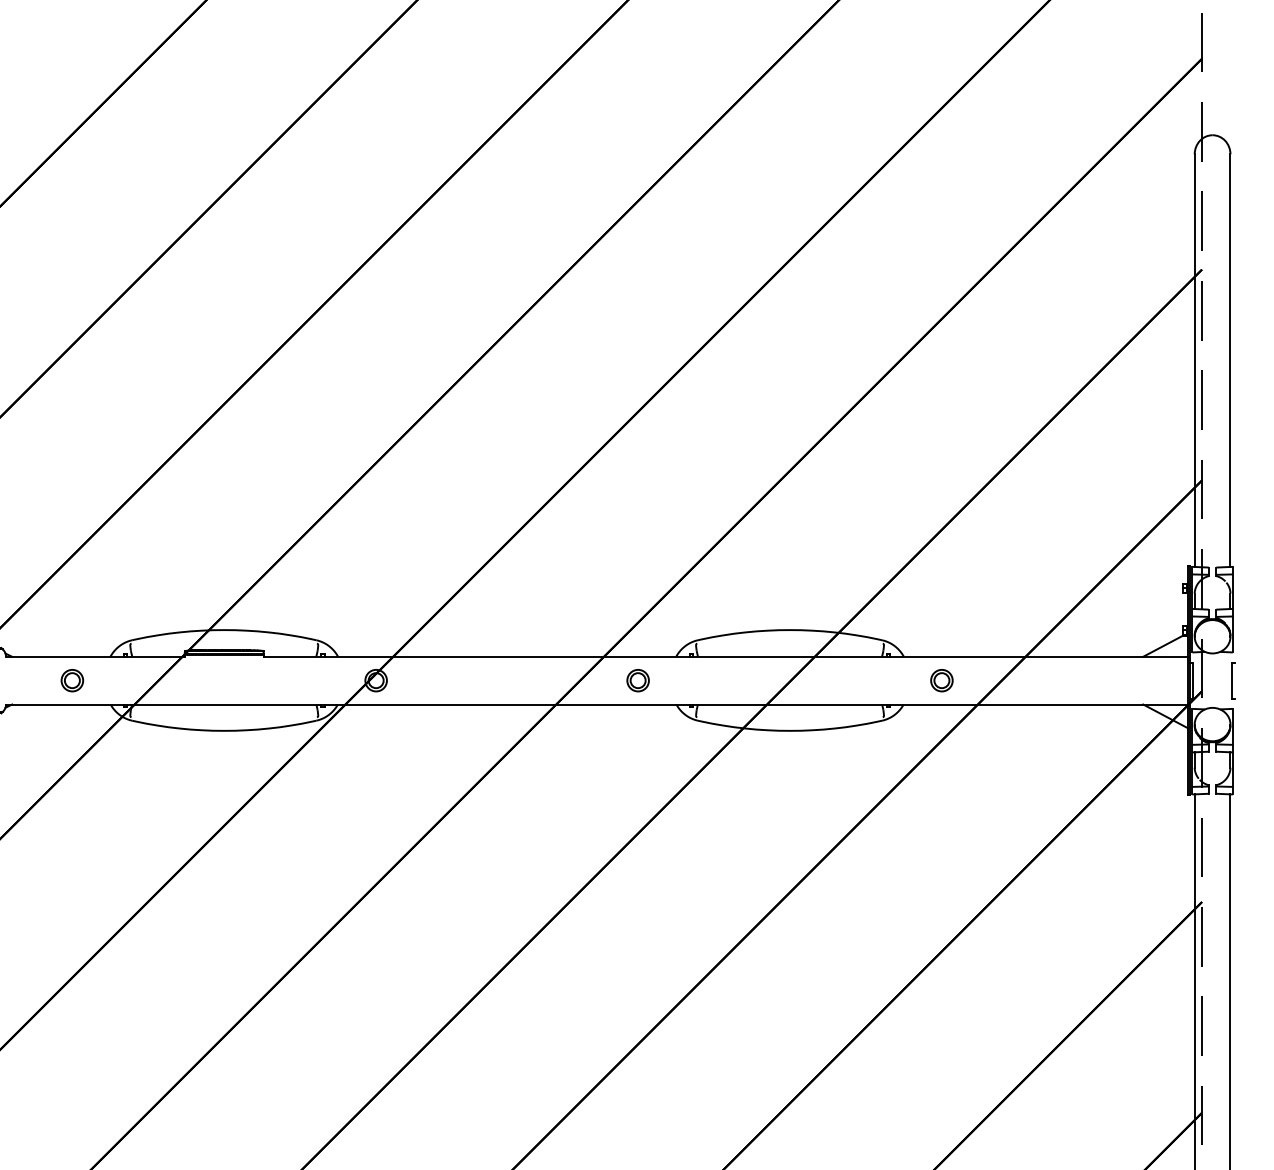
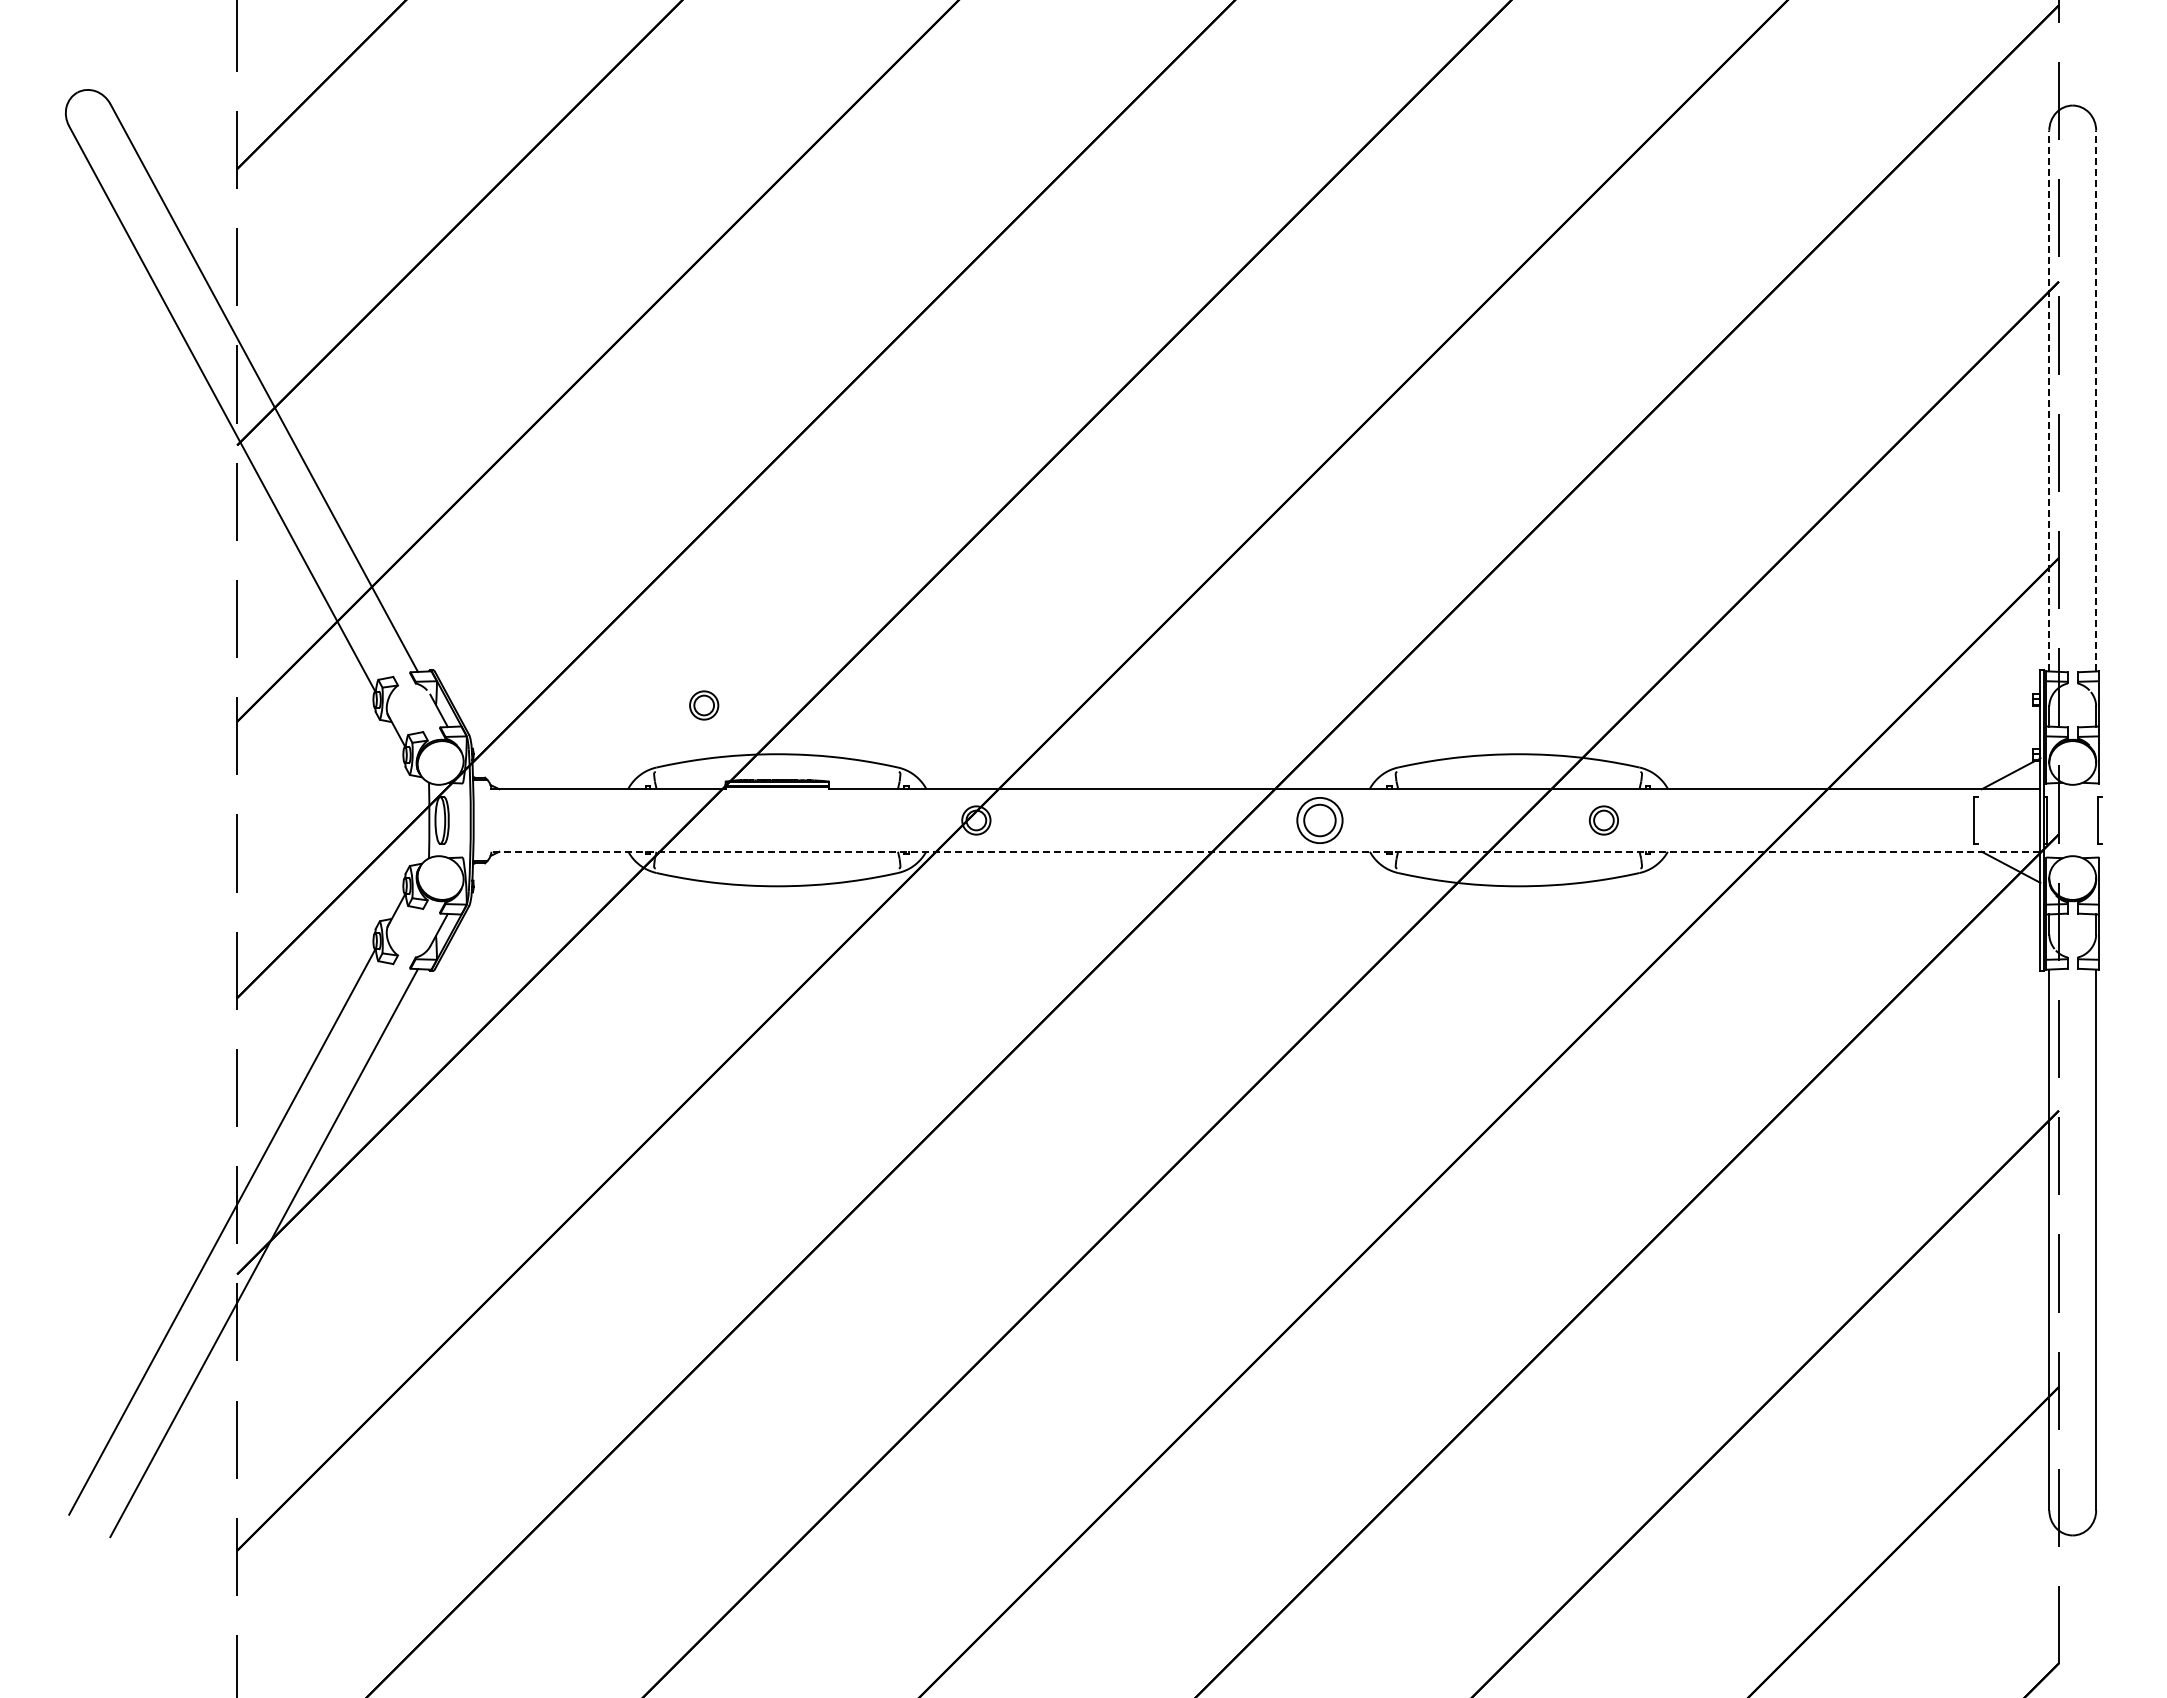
line: (1194, 360) -> (2049, 400), solid -> dashed
line: (1230, 360) -> (2096, 400), solid -> dashed
part: (72, 680) -> (704, 705), moved
part: (637, 680) -> (1319, 820), size x1.6
part: (941, 680) -> (1603, 820), moved
part: (1138, 680) -> (1975, 820), added
line: (596, 704) -> (1265, 851), solid -> dashed

